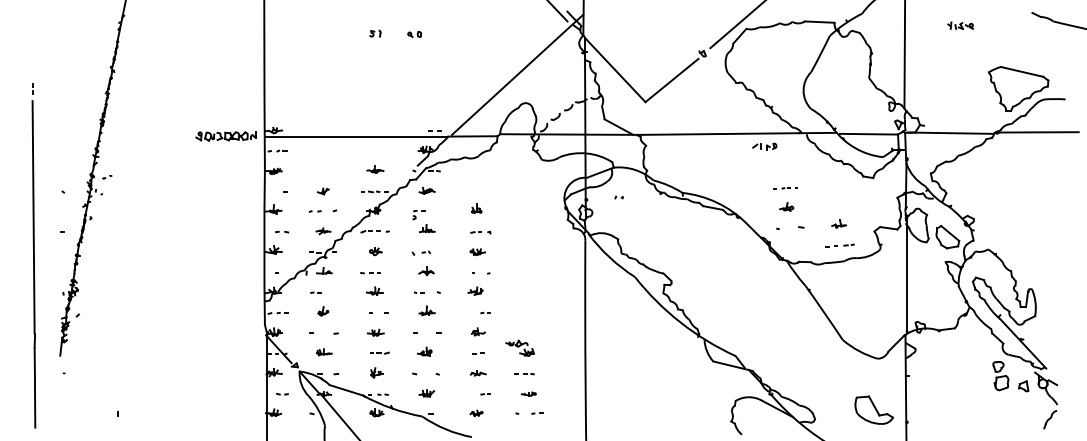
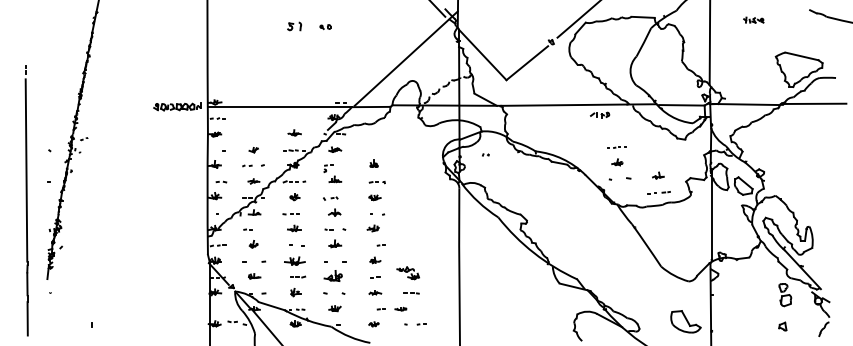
part: (375, 33) -> (294, 26), size x1.6
part: (375, 332) -> (294, 260), size x1.6
part: (424, 351) -> (333, 275), size x1.6
part: (1023, 386) -> (782, 326), moved
part: (282, 393) -> (232, 321), moved
part: (528, 393) -> (400, 308), moved

